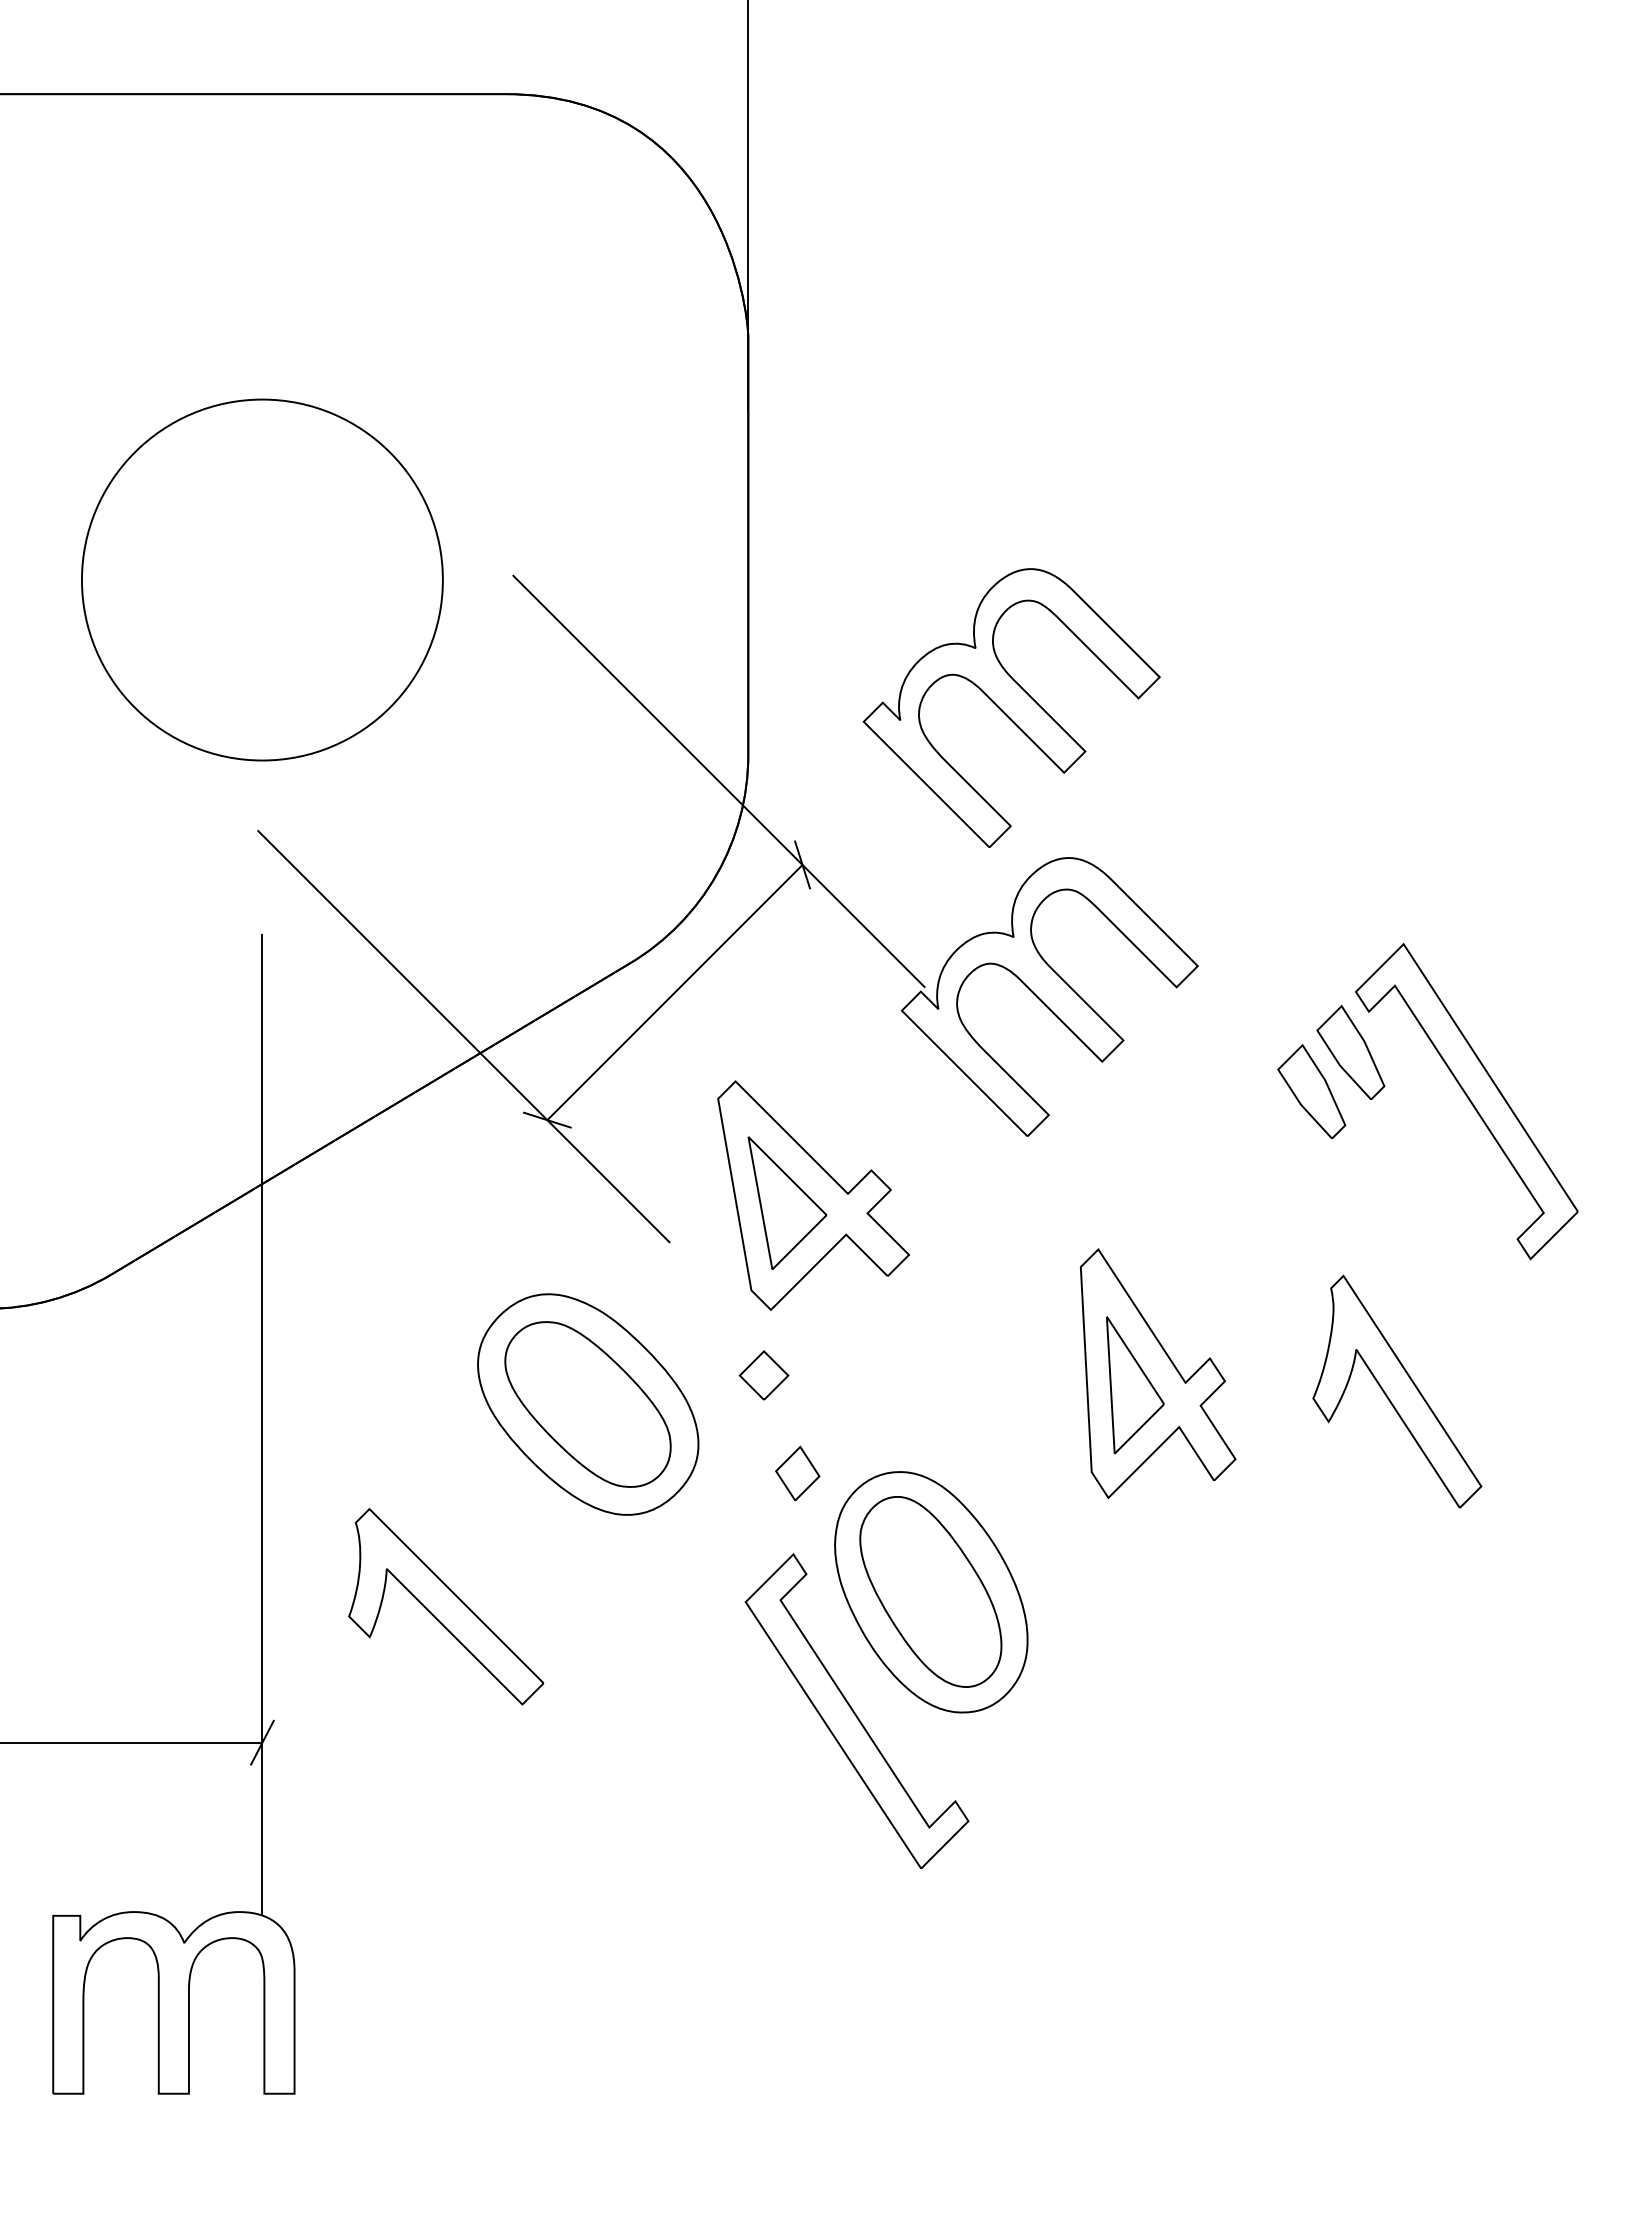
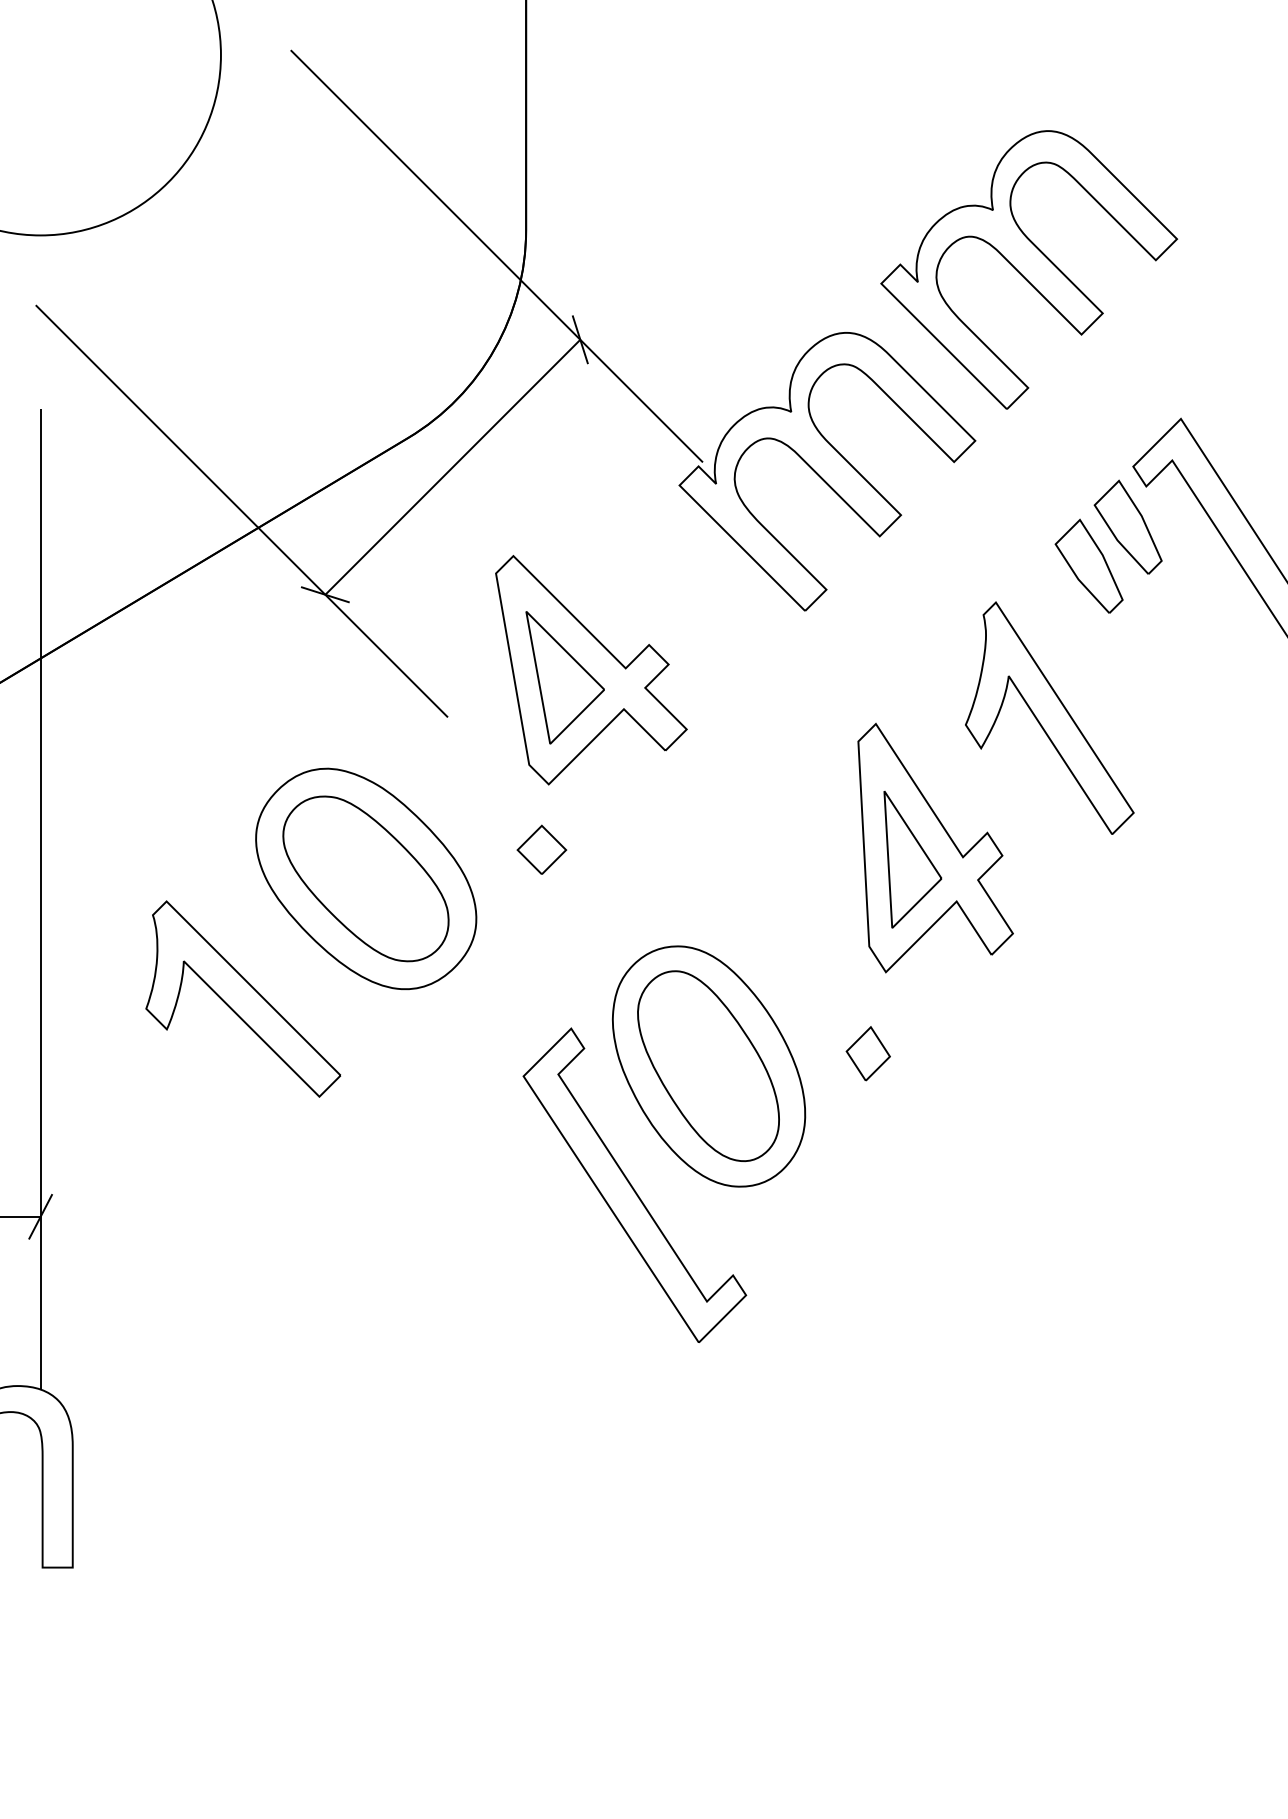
part: (1011, 707) -> (1028, 269), moved
part: (1397, 1391) -> (1049, 718), moved
part: (797, 1472) -> (868, 1052), moved
part: (446, 1606) -> (243, 998), moved

